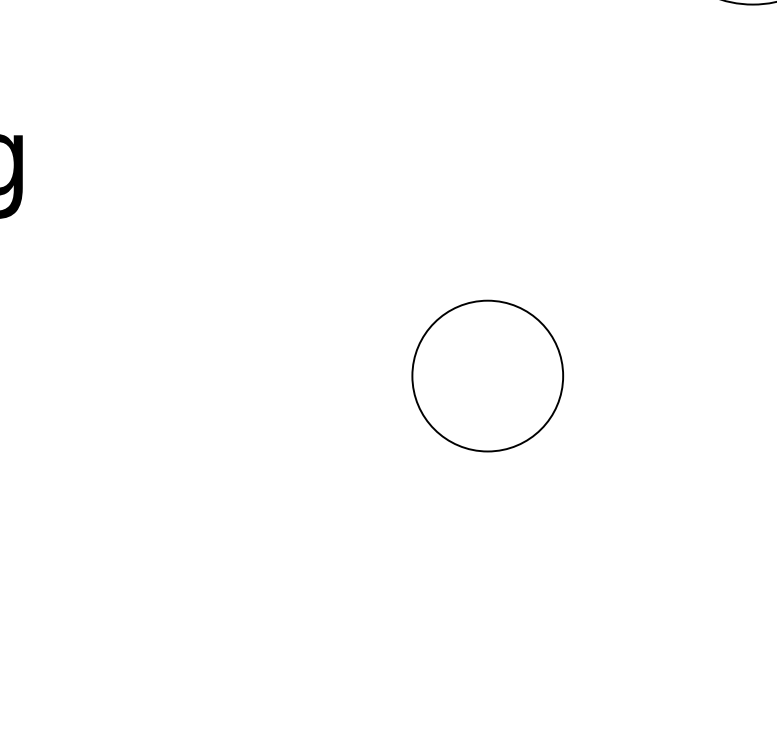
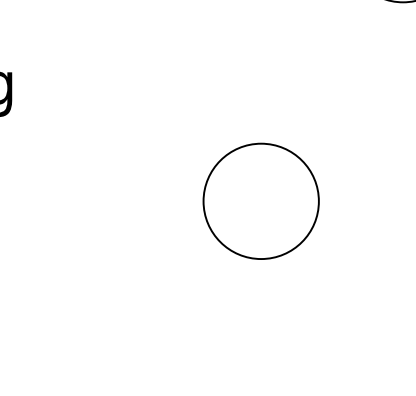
circle: (486, 374) -> (260, 200), size x1.43

